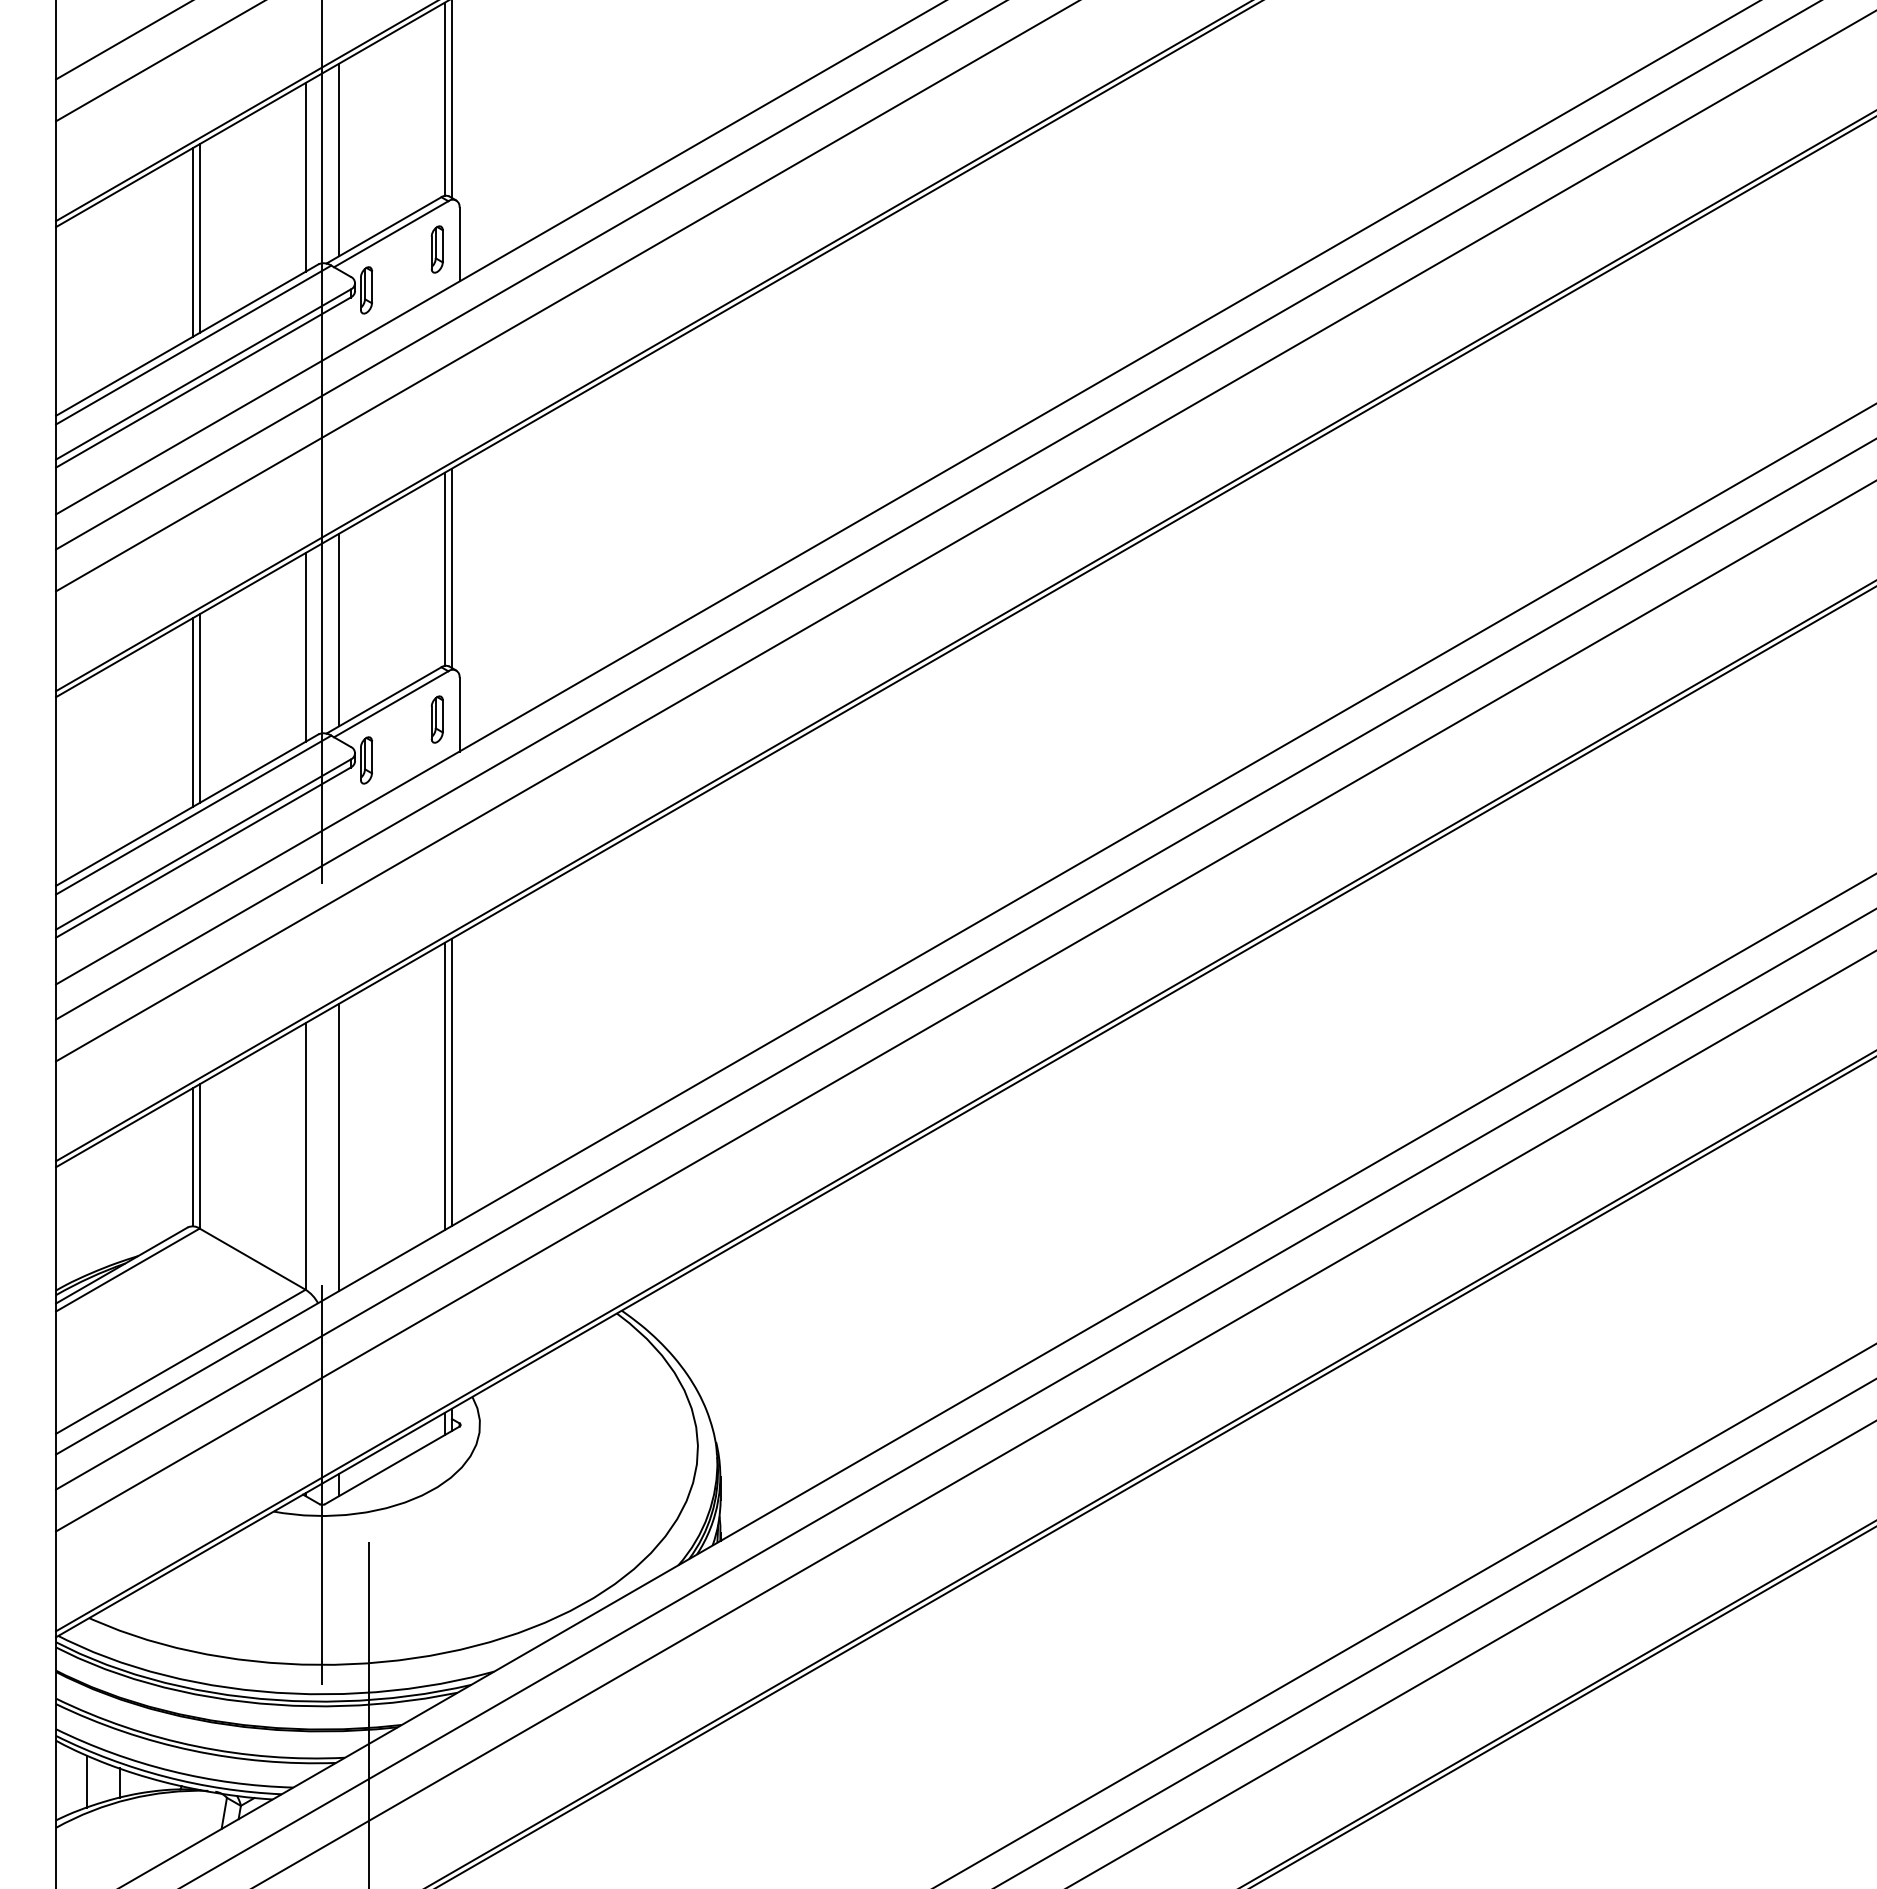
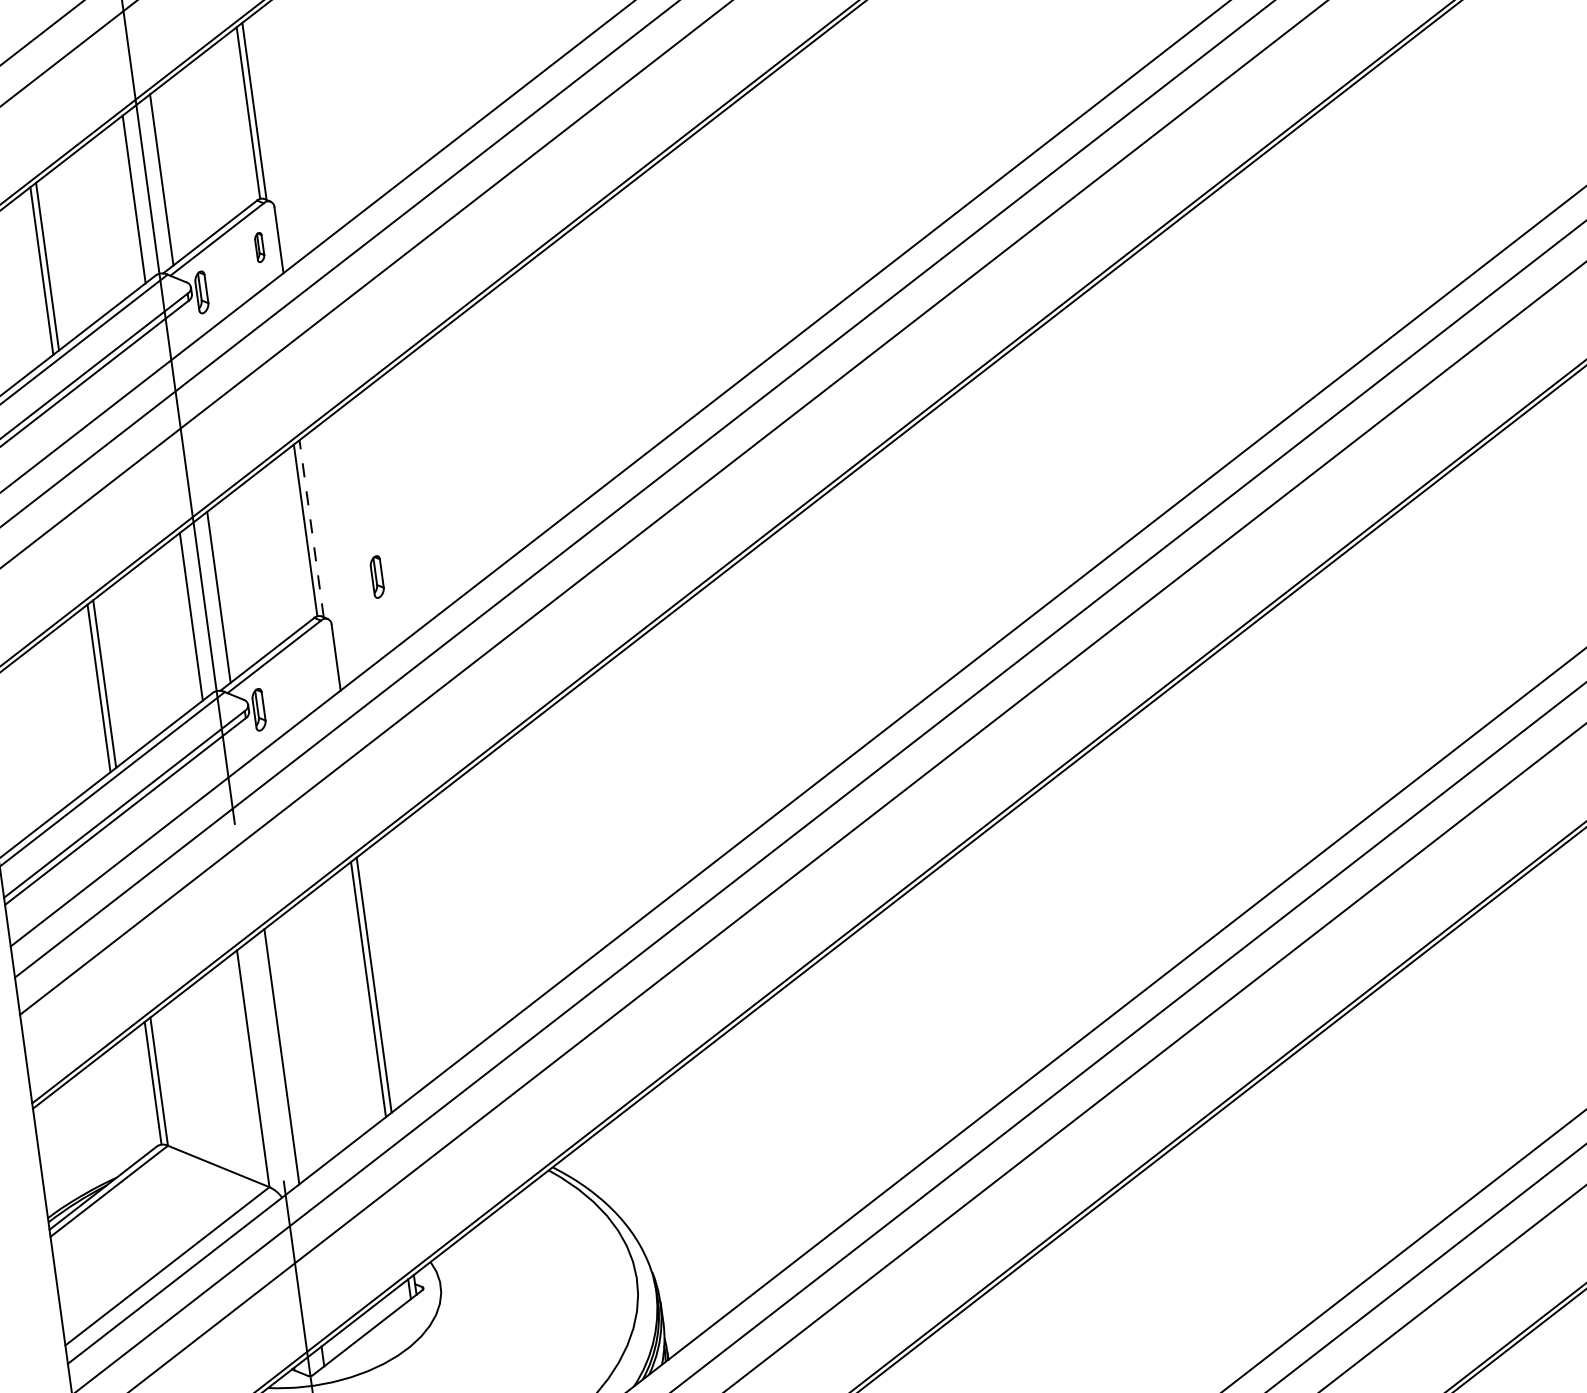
part: (436, 249) -> (259, 247), size x0.7
line: (451, 568) -> (311, 529), solid -> dashed
part: (436, 719) -> (376, 577), moved

